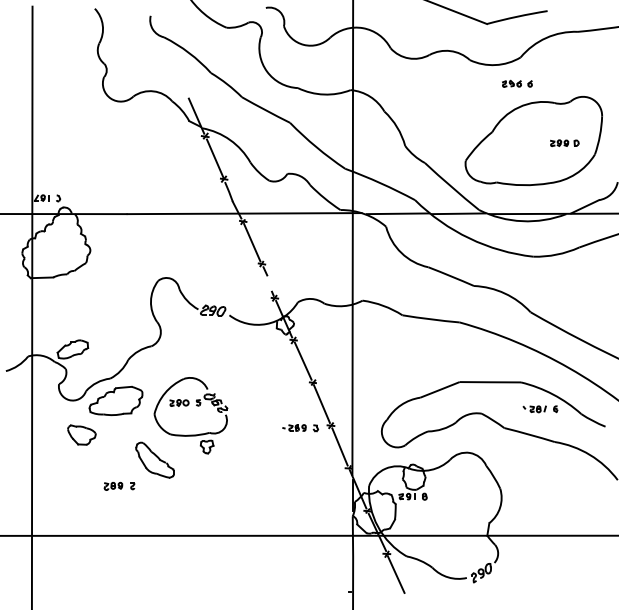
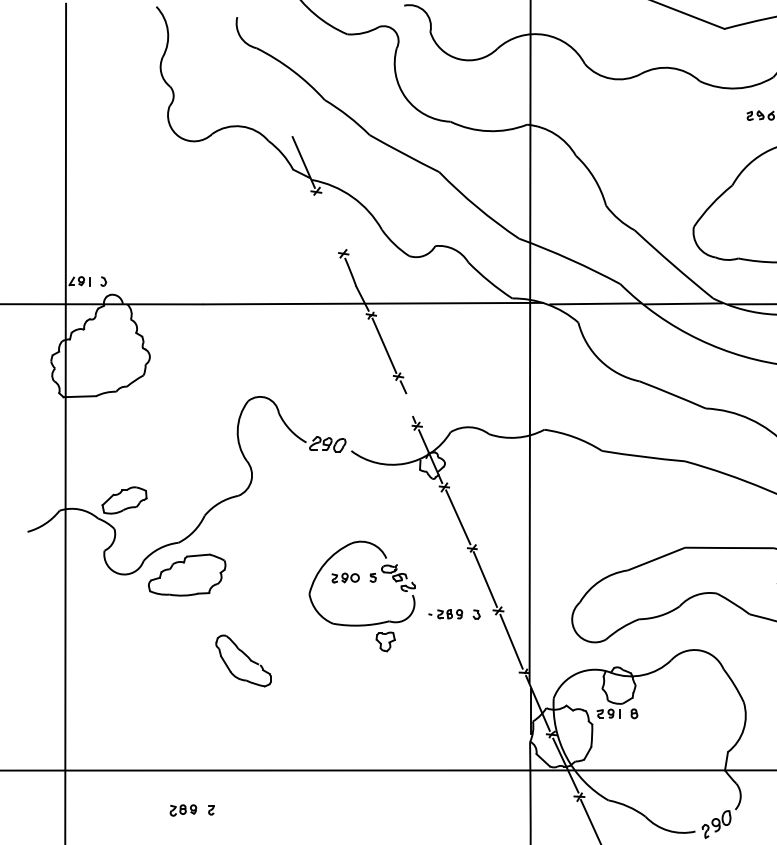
line: (214, 158) -> (329, 223), removed
part: (187, 406) -> (357, 583), moved
part: (81, 434) -> (137, 623), removed
part: (119, 486) -> (192, 810), moved

